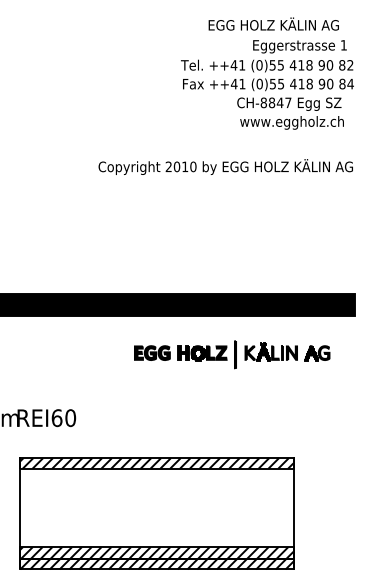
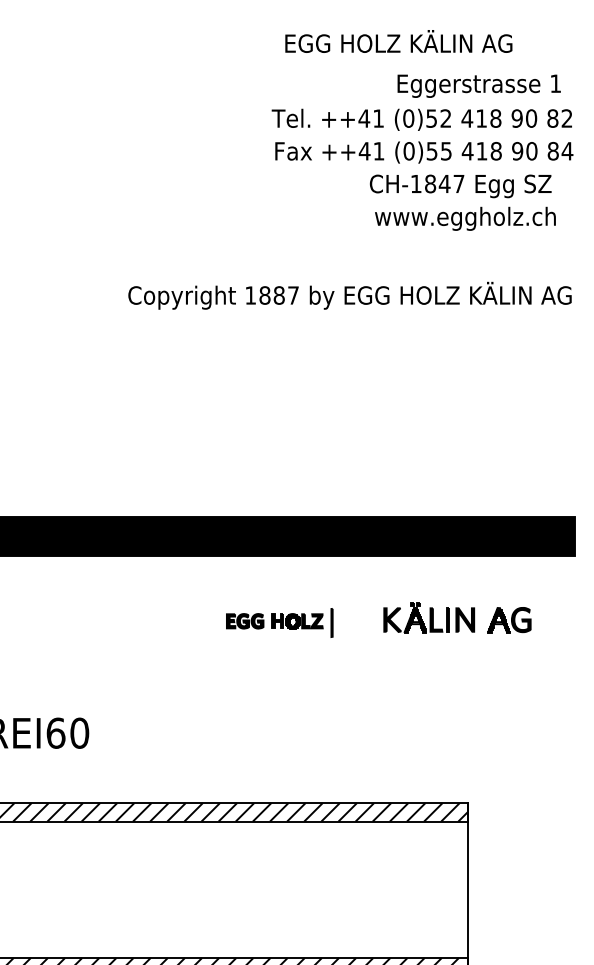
text: (273, 23) -> (398, 40), moved
text: (280, 65) -> (445, 118), (0)55 -> (0)52
text: (263, 102) -> (415, 183), CH-8847 -> CH-1847
text: (180, 166) -> (271, 294), 2010 -> 1887
part: (185, 354) -> (279, 622), size x0.6

